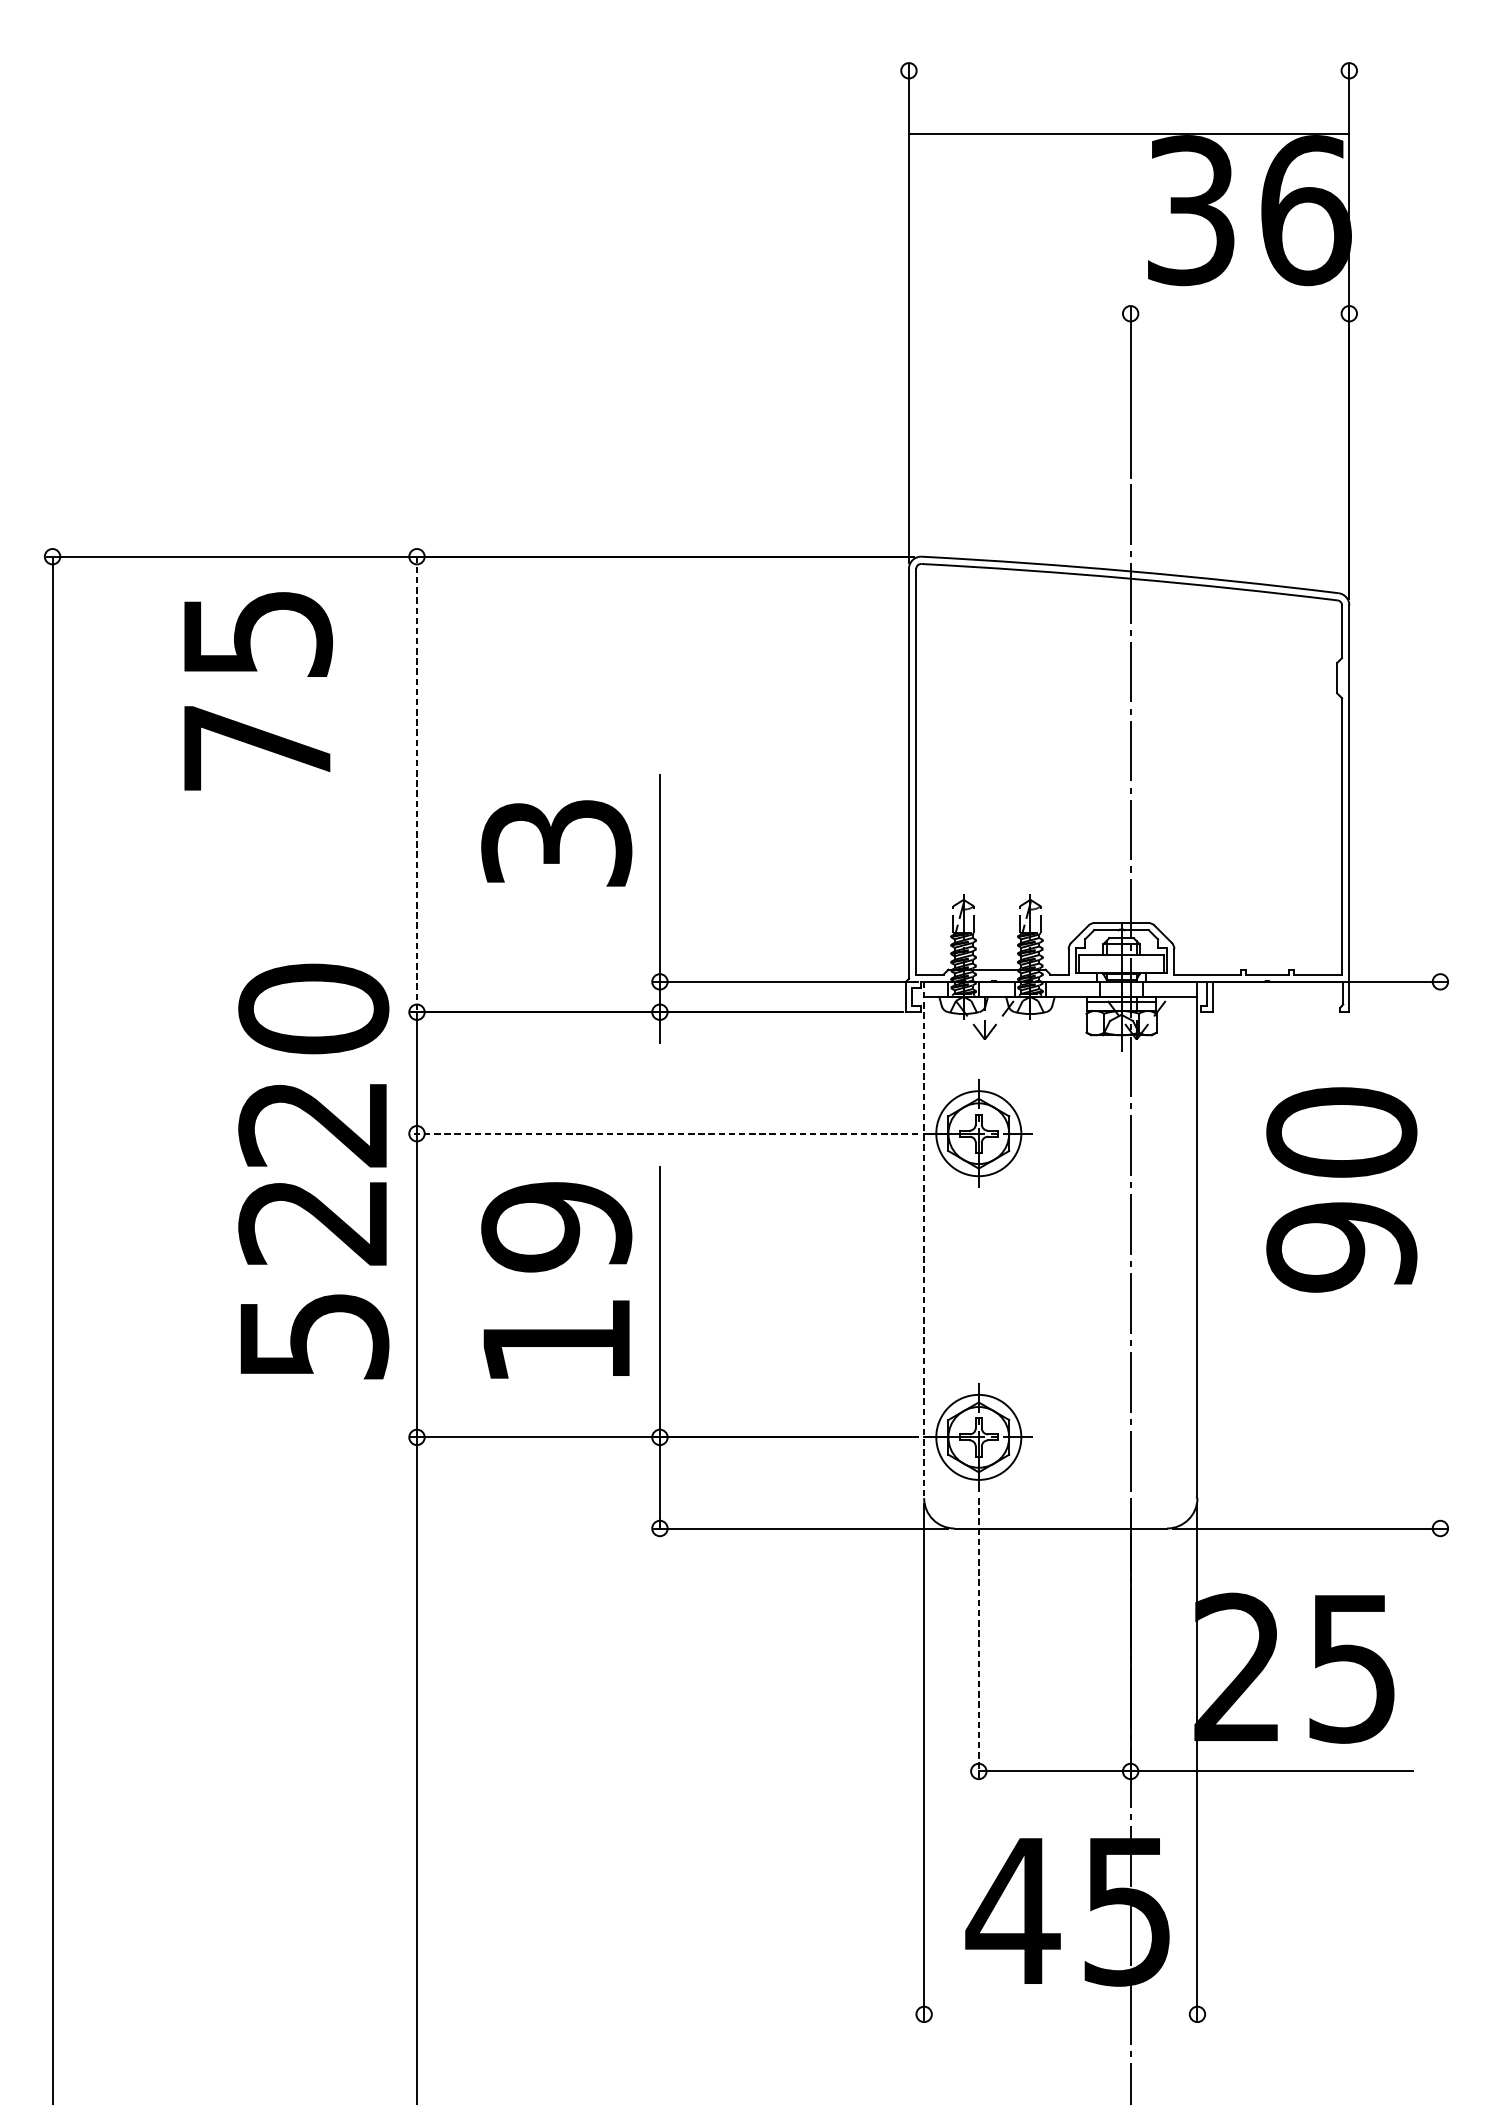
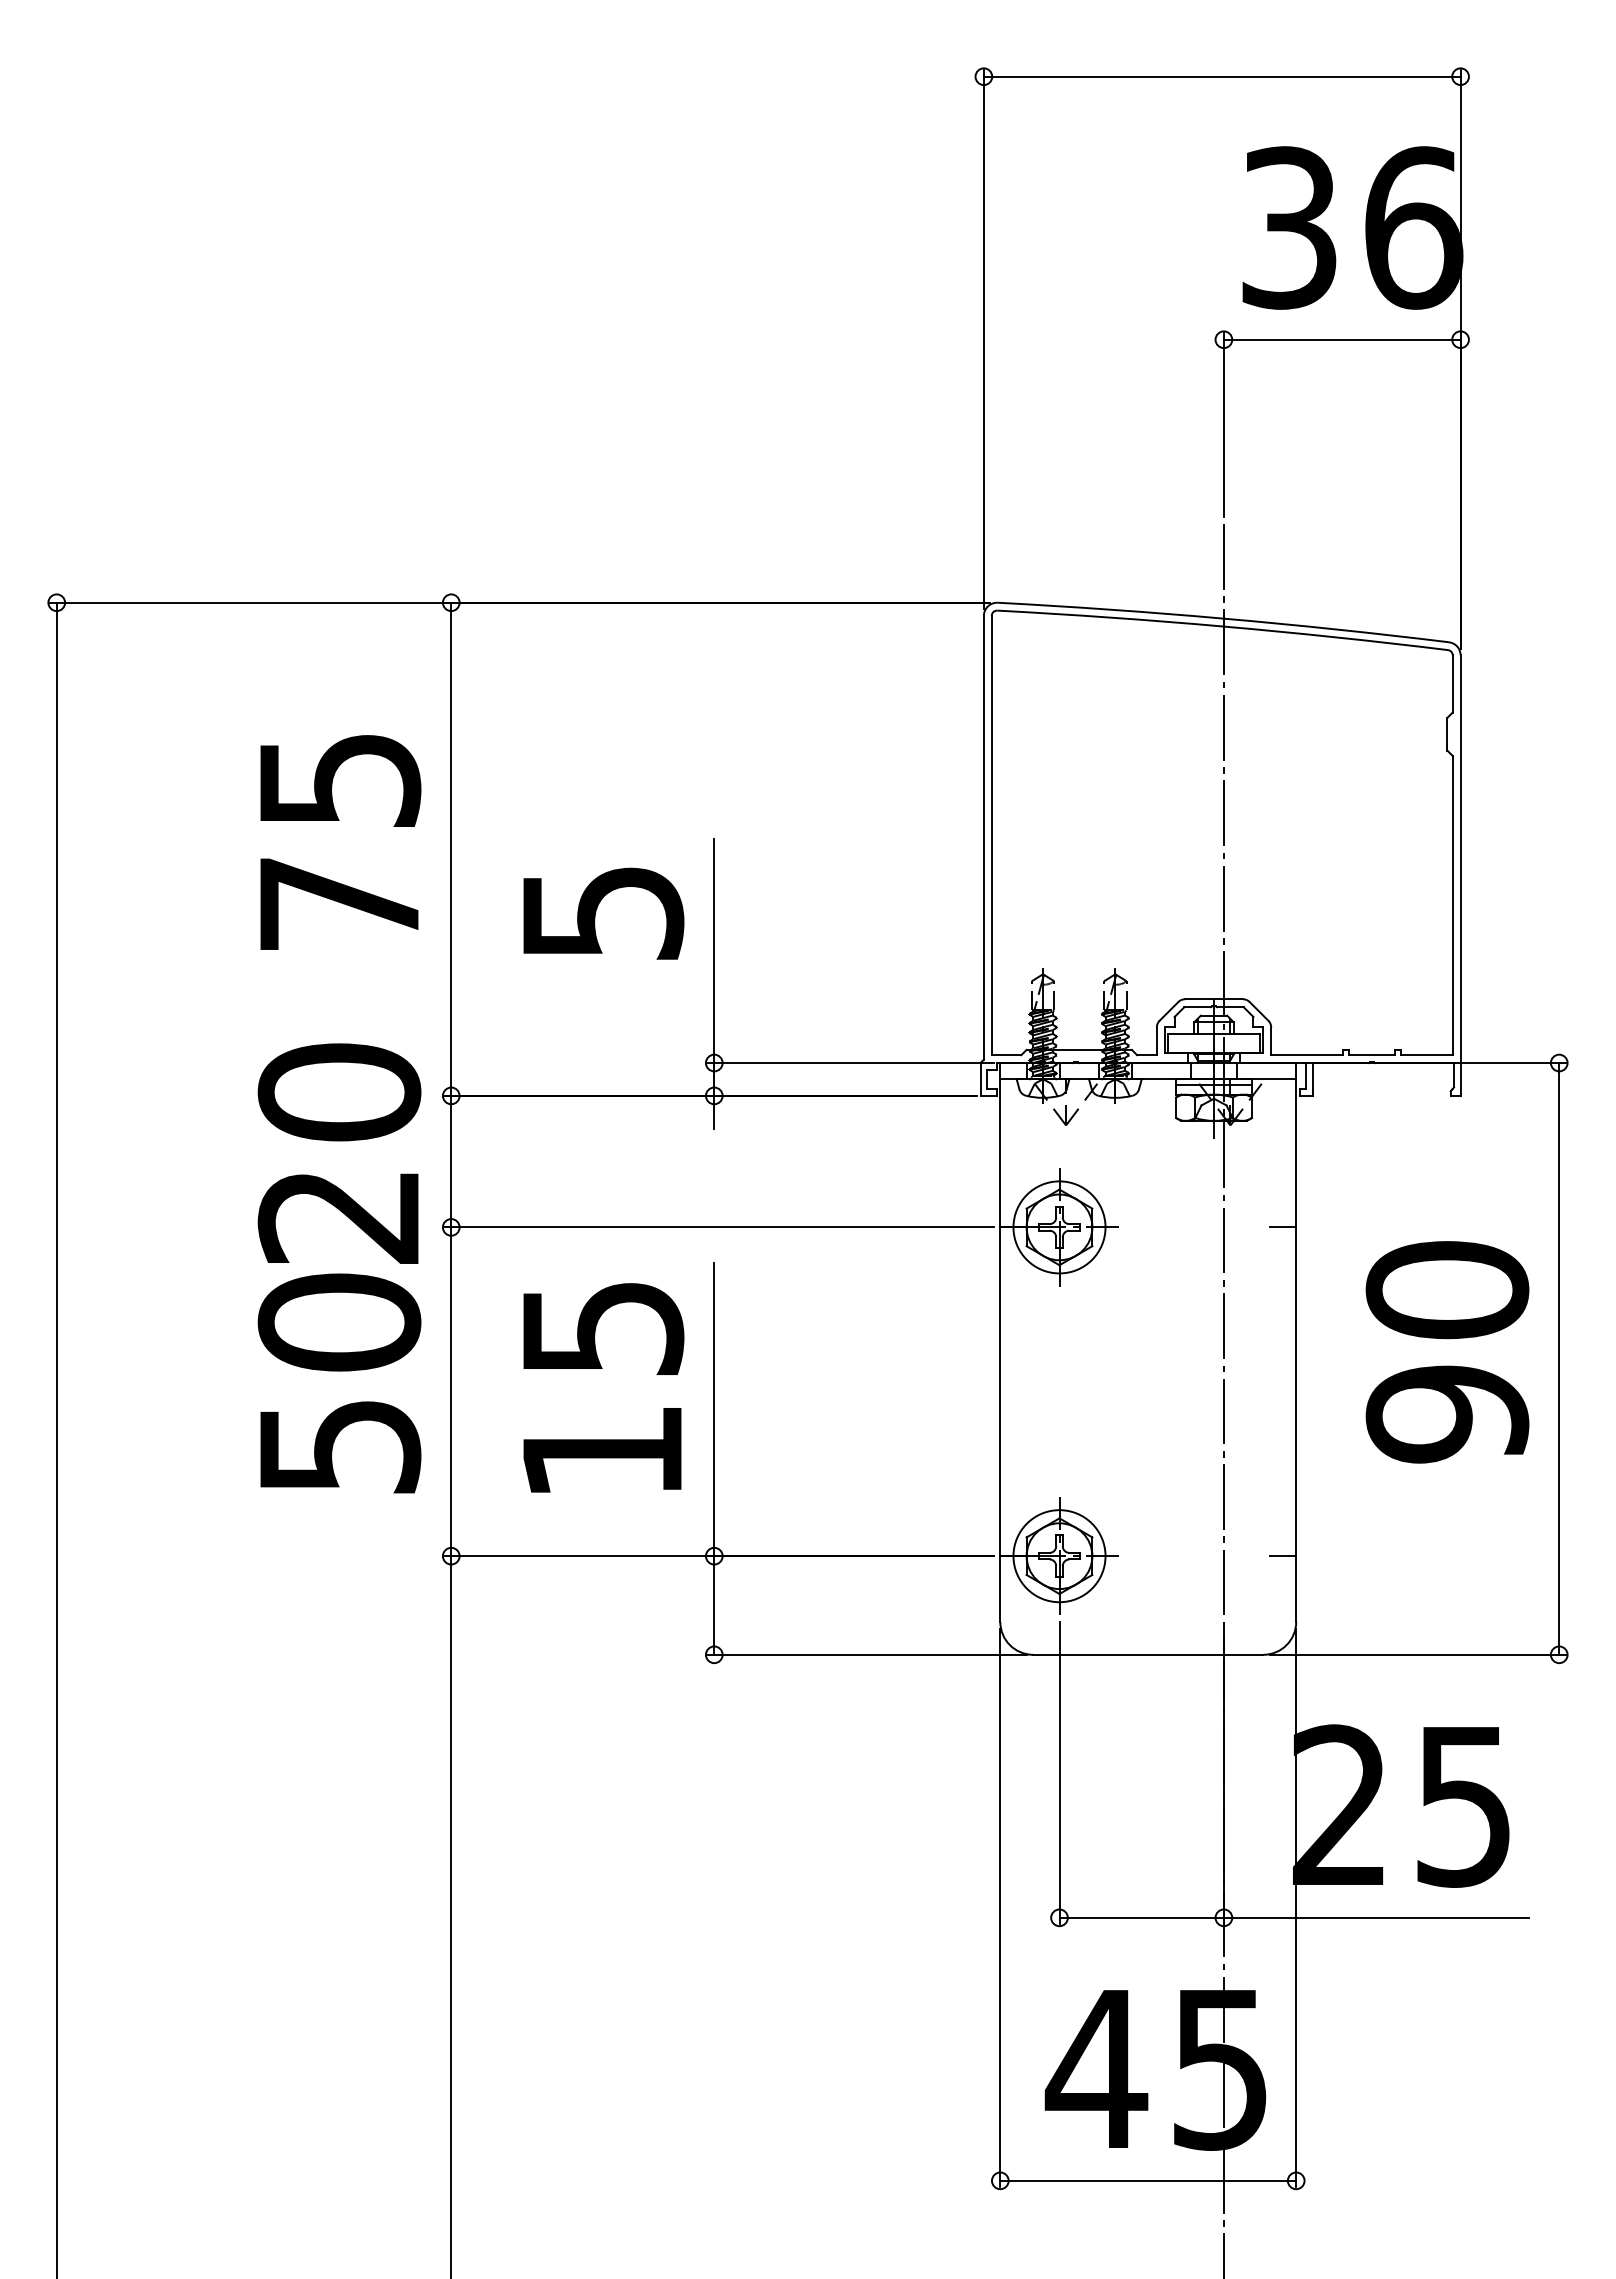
line: (1128, 133) -> (1221, 76), moved
line: (1239, 313) -> (1341, 339), added
text: (258, 691) -> (340, 842), moved
line: (417, 784) -> (451, 849), dashed -> solid
text: (555, 842) -> (601, 912), 3 -> 5
line: (664, 1133) -> (719, 1227), dashed -> solid
line: (1184, 1133) -> (1282, 1227), added
text: (1341, 1190) -> (1447, 1352), moved
text: (313, 1221) -> (339, 1322), 52 -> 50
text: (556, 1227) -> (602, 1328), 19 -> 15
line: (924, 1240) -> (1000, 1342), dashed -> solid
line: (1440, 1254) -> (1559, 1358), added
line: (1184, 1437) -> (1282, 1556), added
line: (978, 1638) -> (1059, 1773), dashed -> solid
line: (1061, 2014) -> (1148, 2180), added

